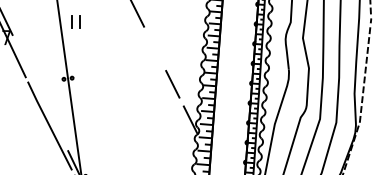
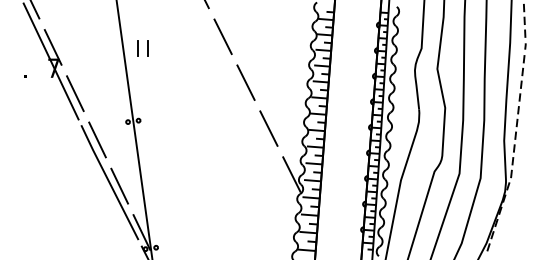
line: (154, 48) -> (245, 82), added
line: (23, 57) -> (75, 93), added
line: (40, 92) -> (97, 139), added
line: (57, 128) -> (119, 185), added

